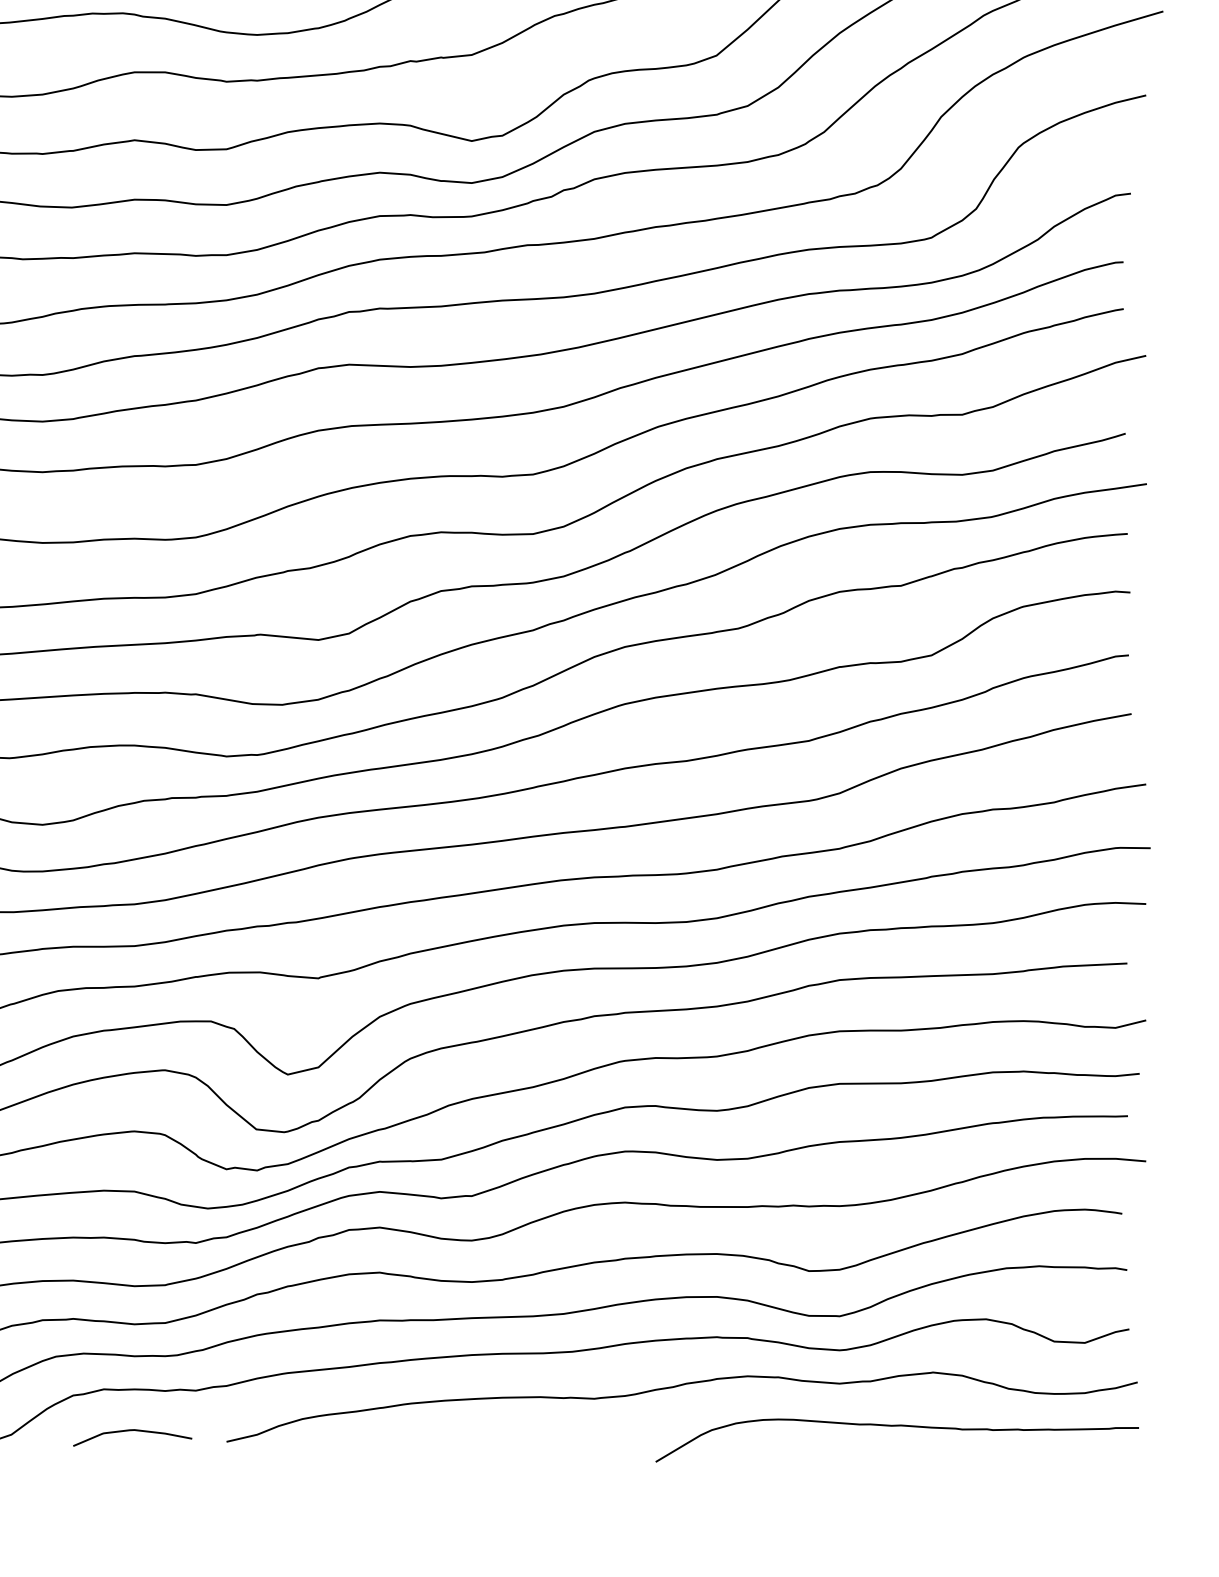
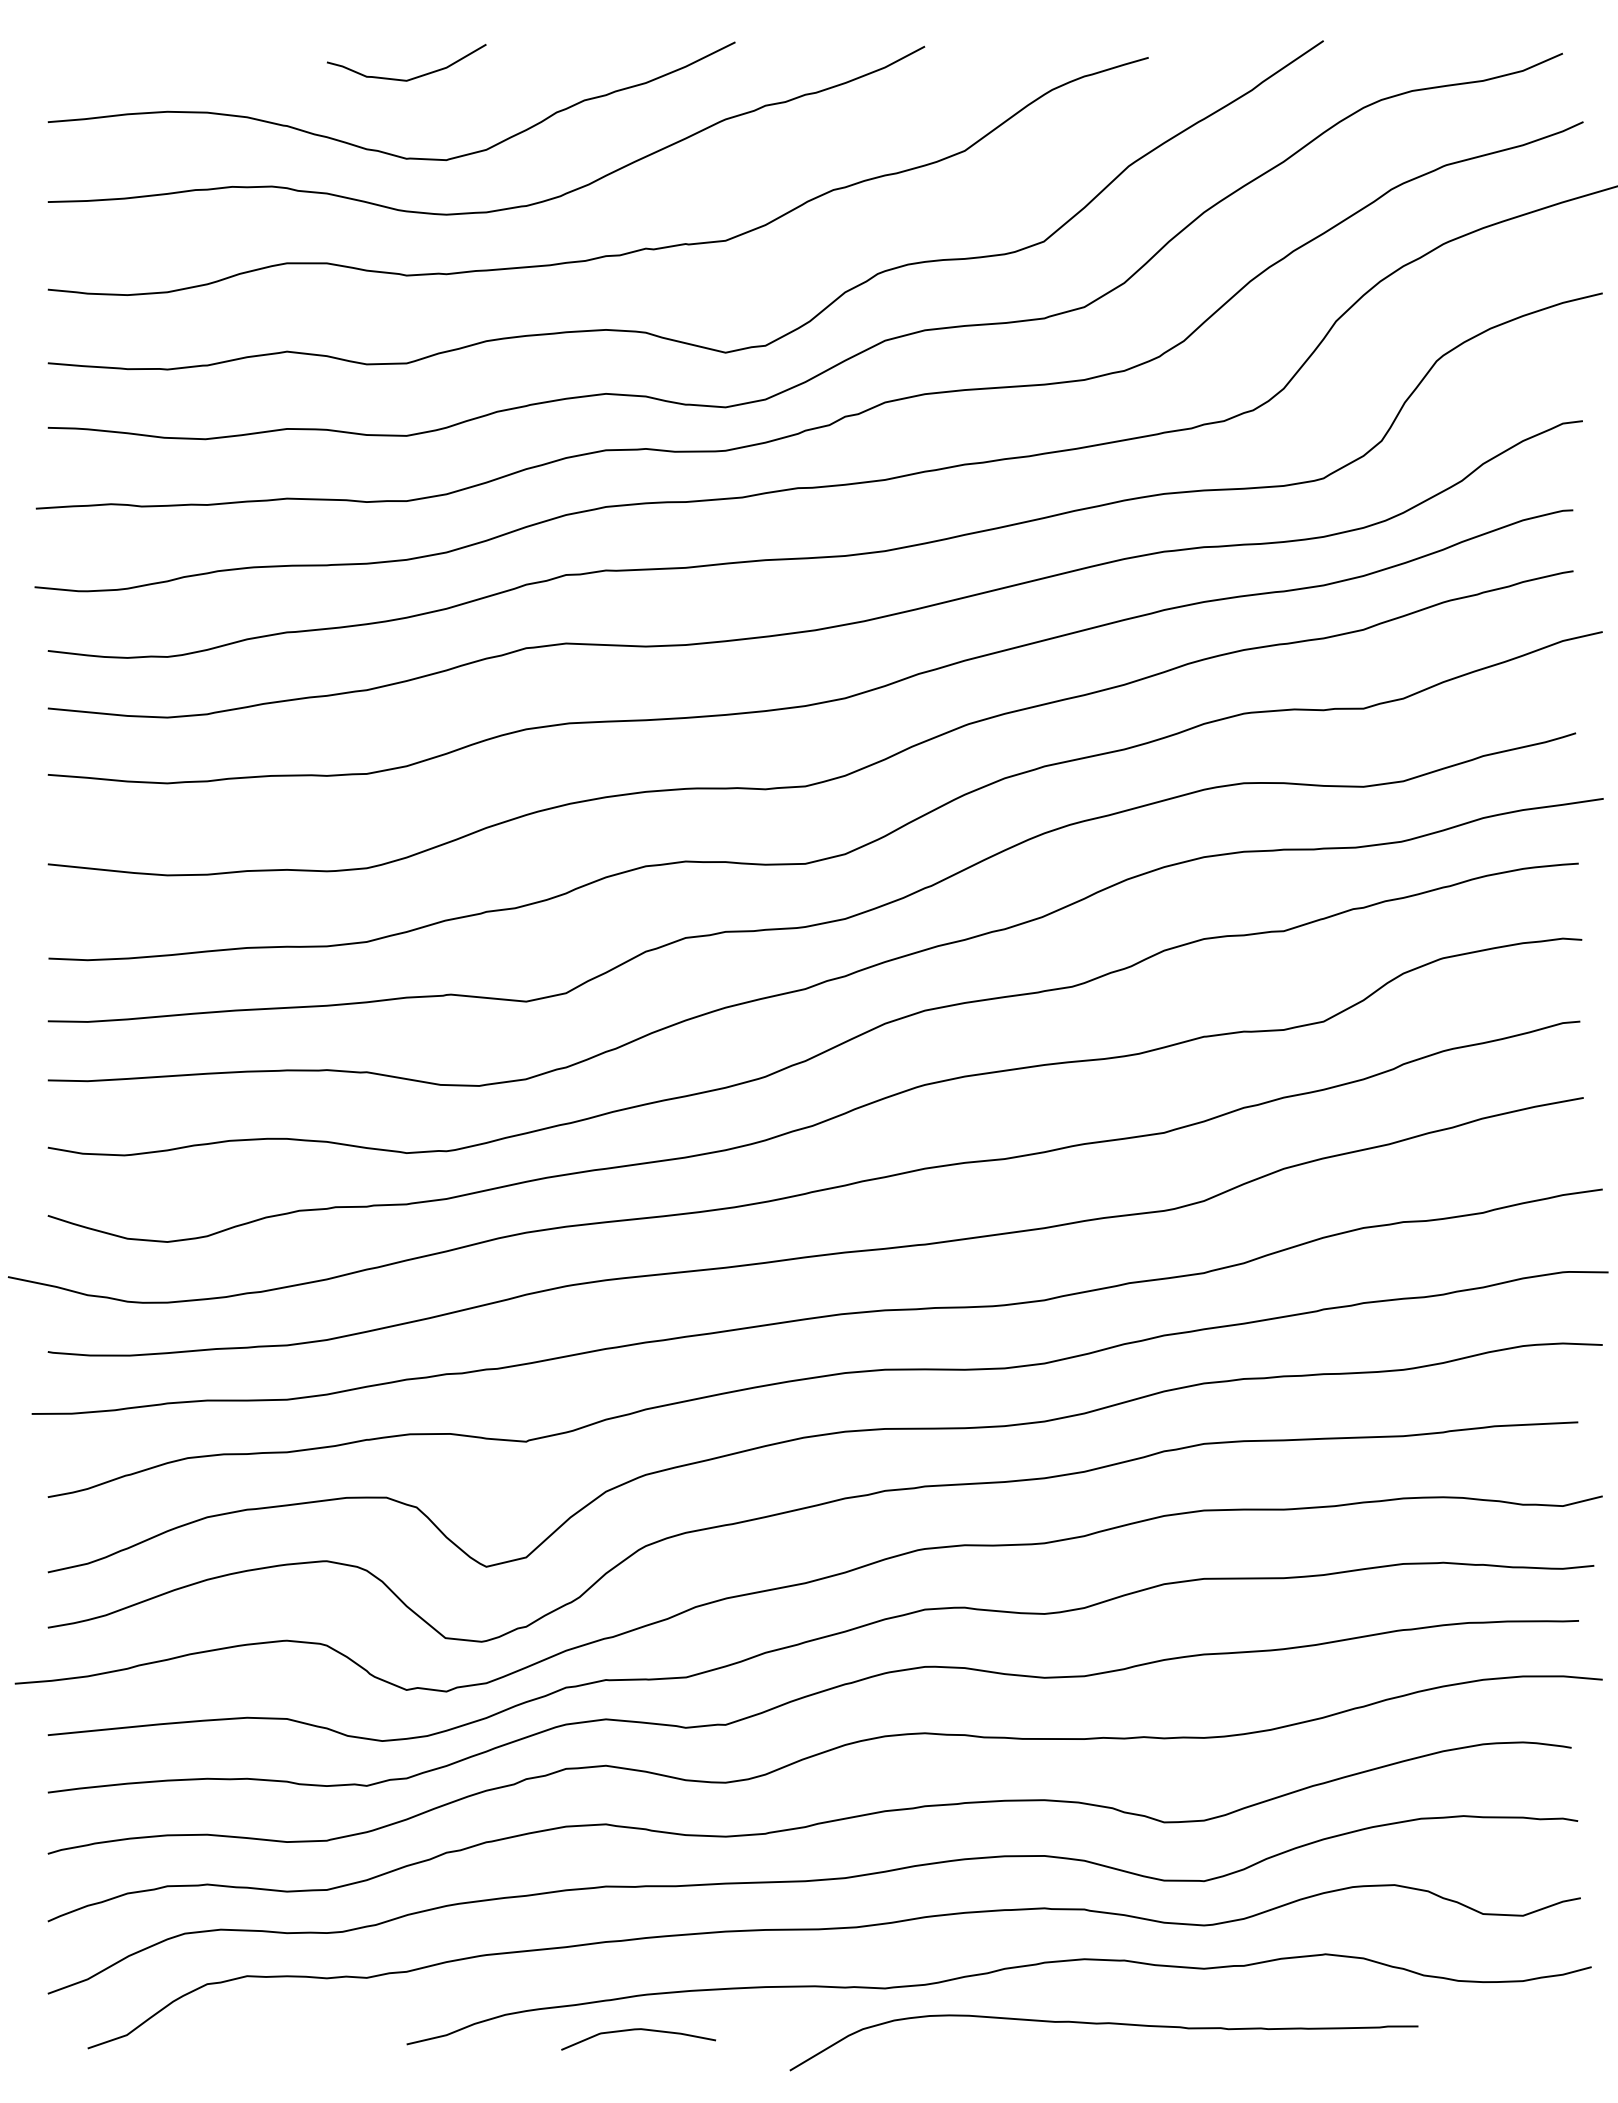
curve: (896, 1426) -> (1103, 2024), moved
curve: (132, 1431) -> (638, 2030), moved

